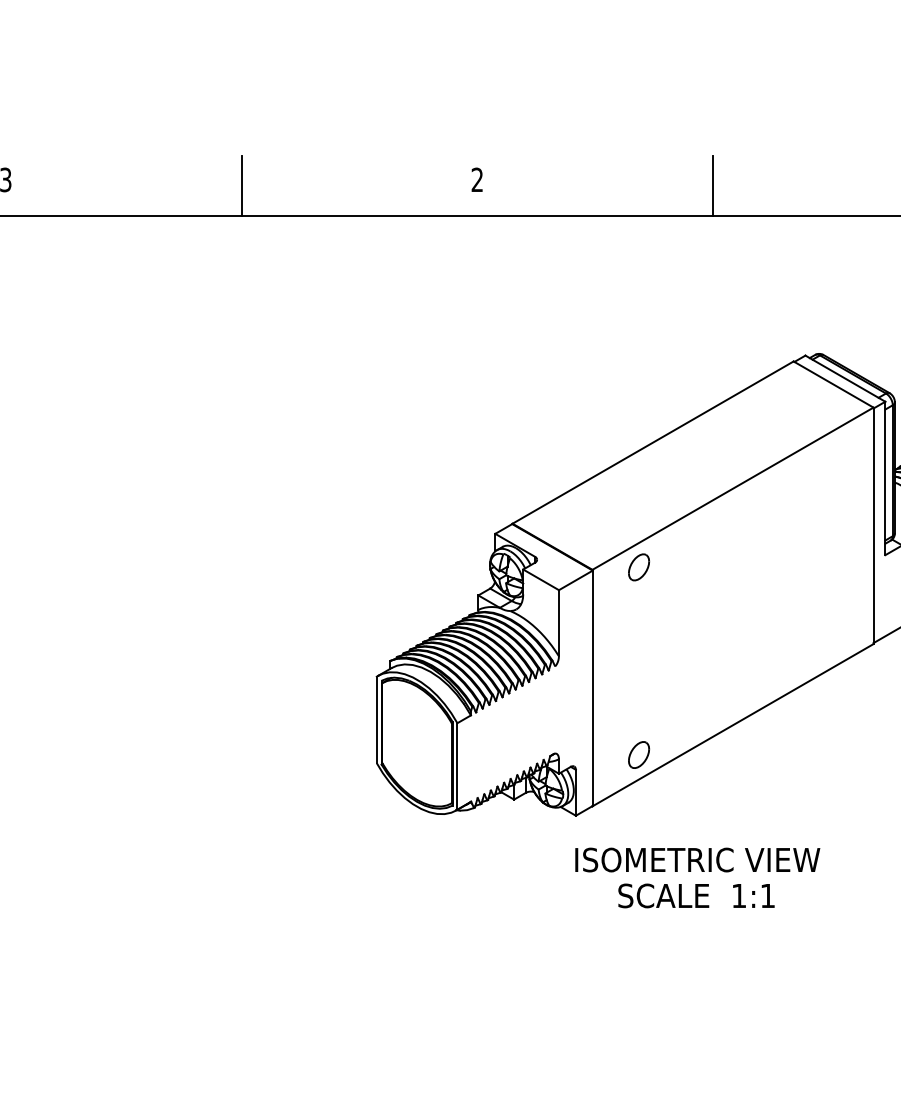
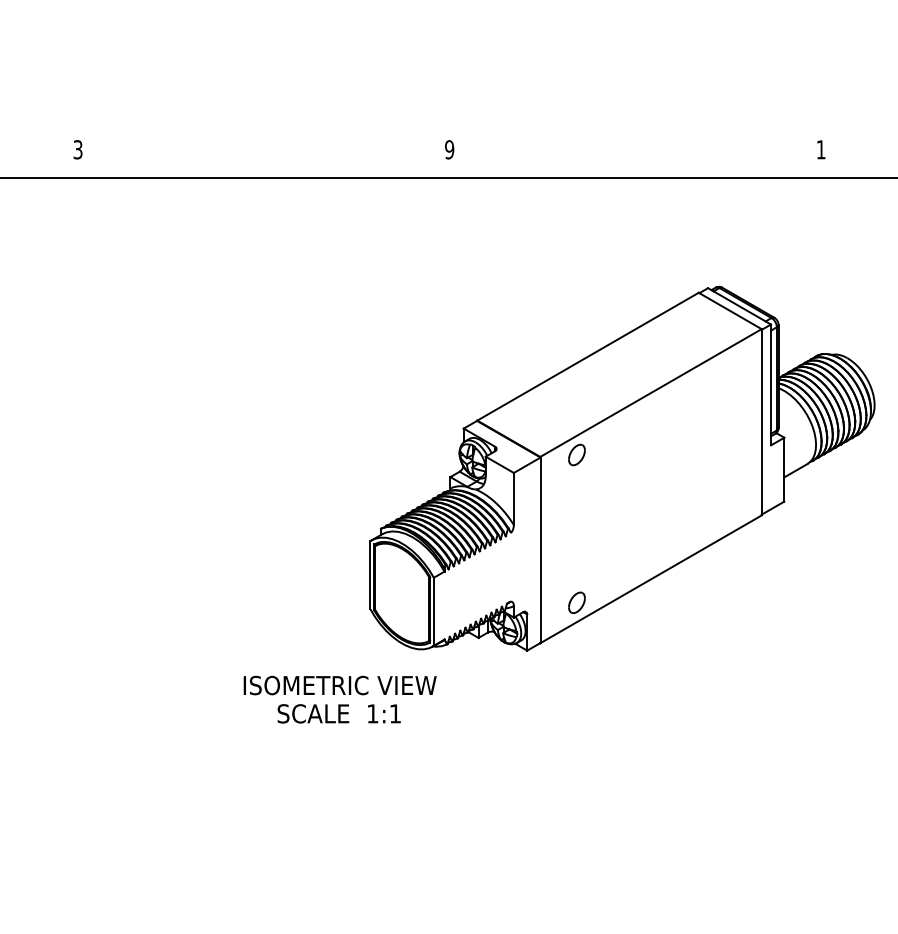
text: (477, 179) -> (449, 149), 2 -> 9
line: (241, 185) -> (263, 154), removed
line: (713, 185) -> (635, 154), removed
text: (696, 877) -> (339, 699), moved

